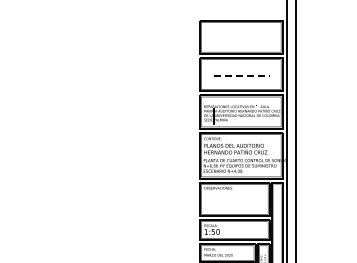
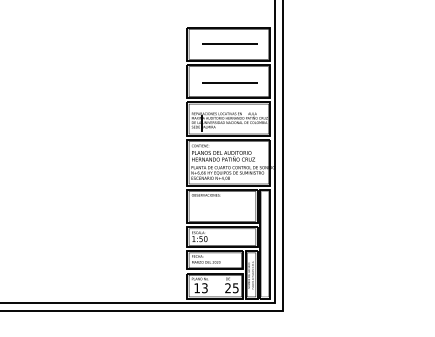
line: (241, 36) -> (229, 43), added
line: (242, 75) -> (230, 82), dashed -> solid

